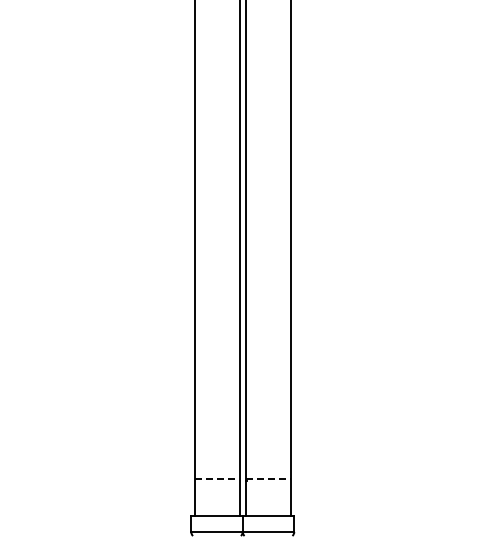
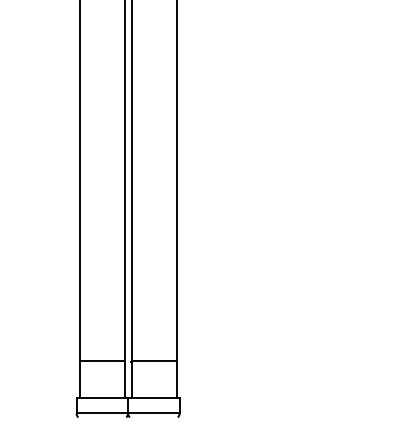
line: (217, 479) -> (102, 361), dashed -> solid
line: (269, 479) -> (154, 361), dashed -> solid

